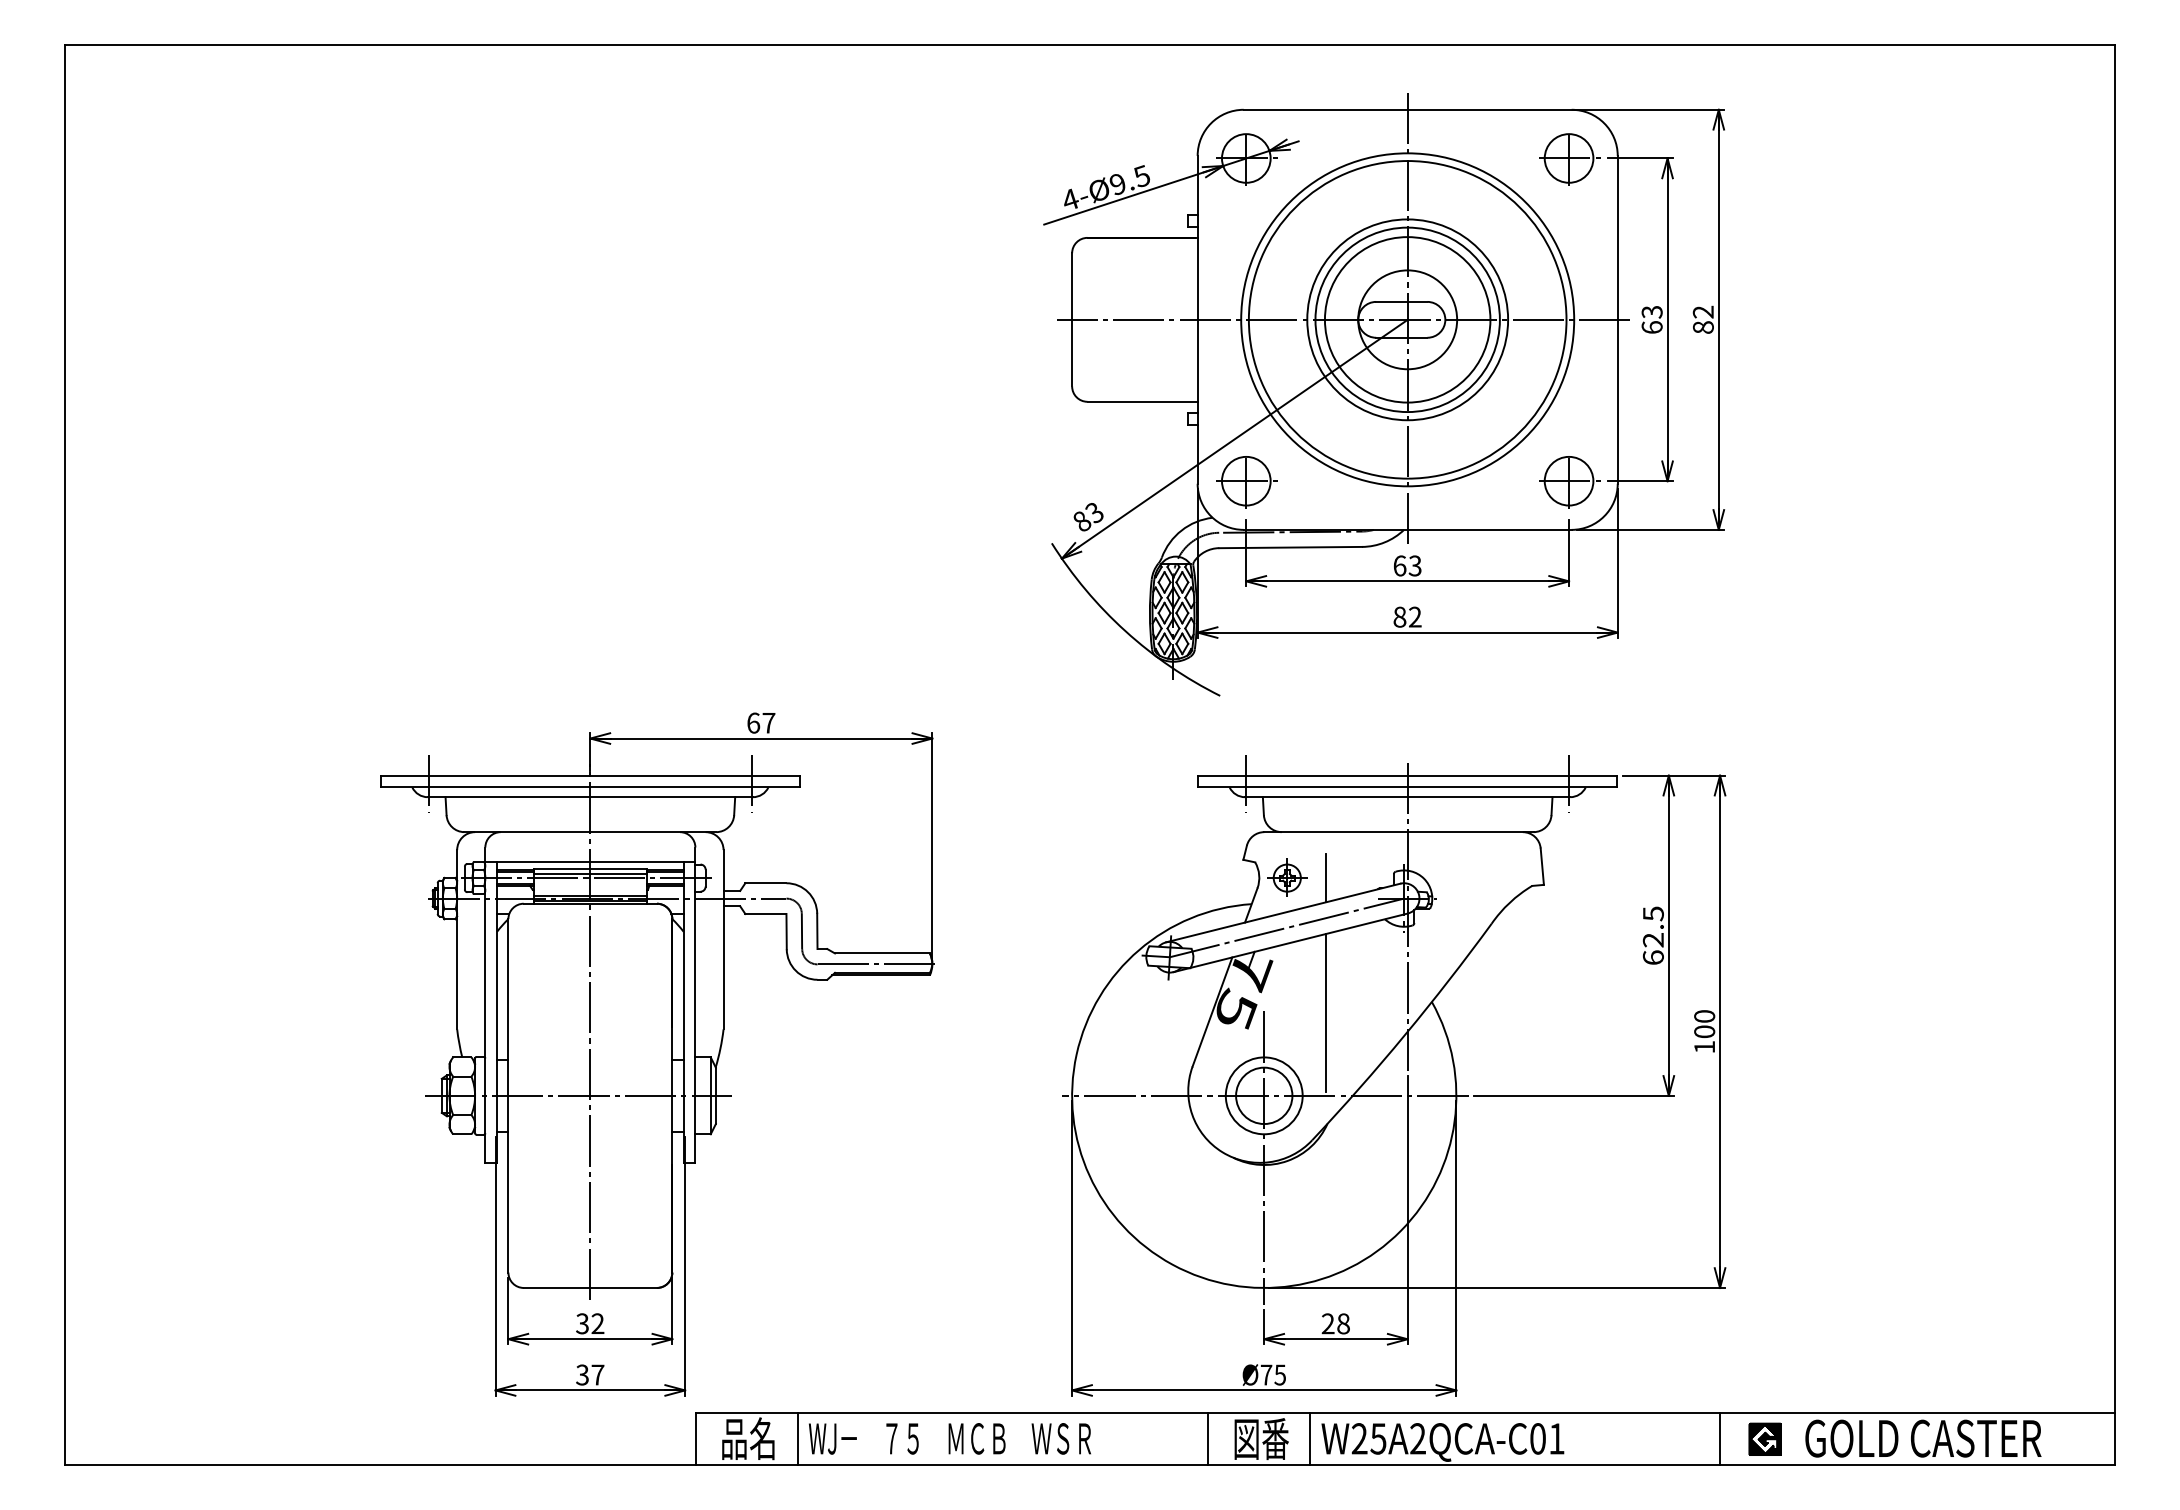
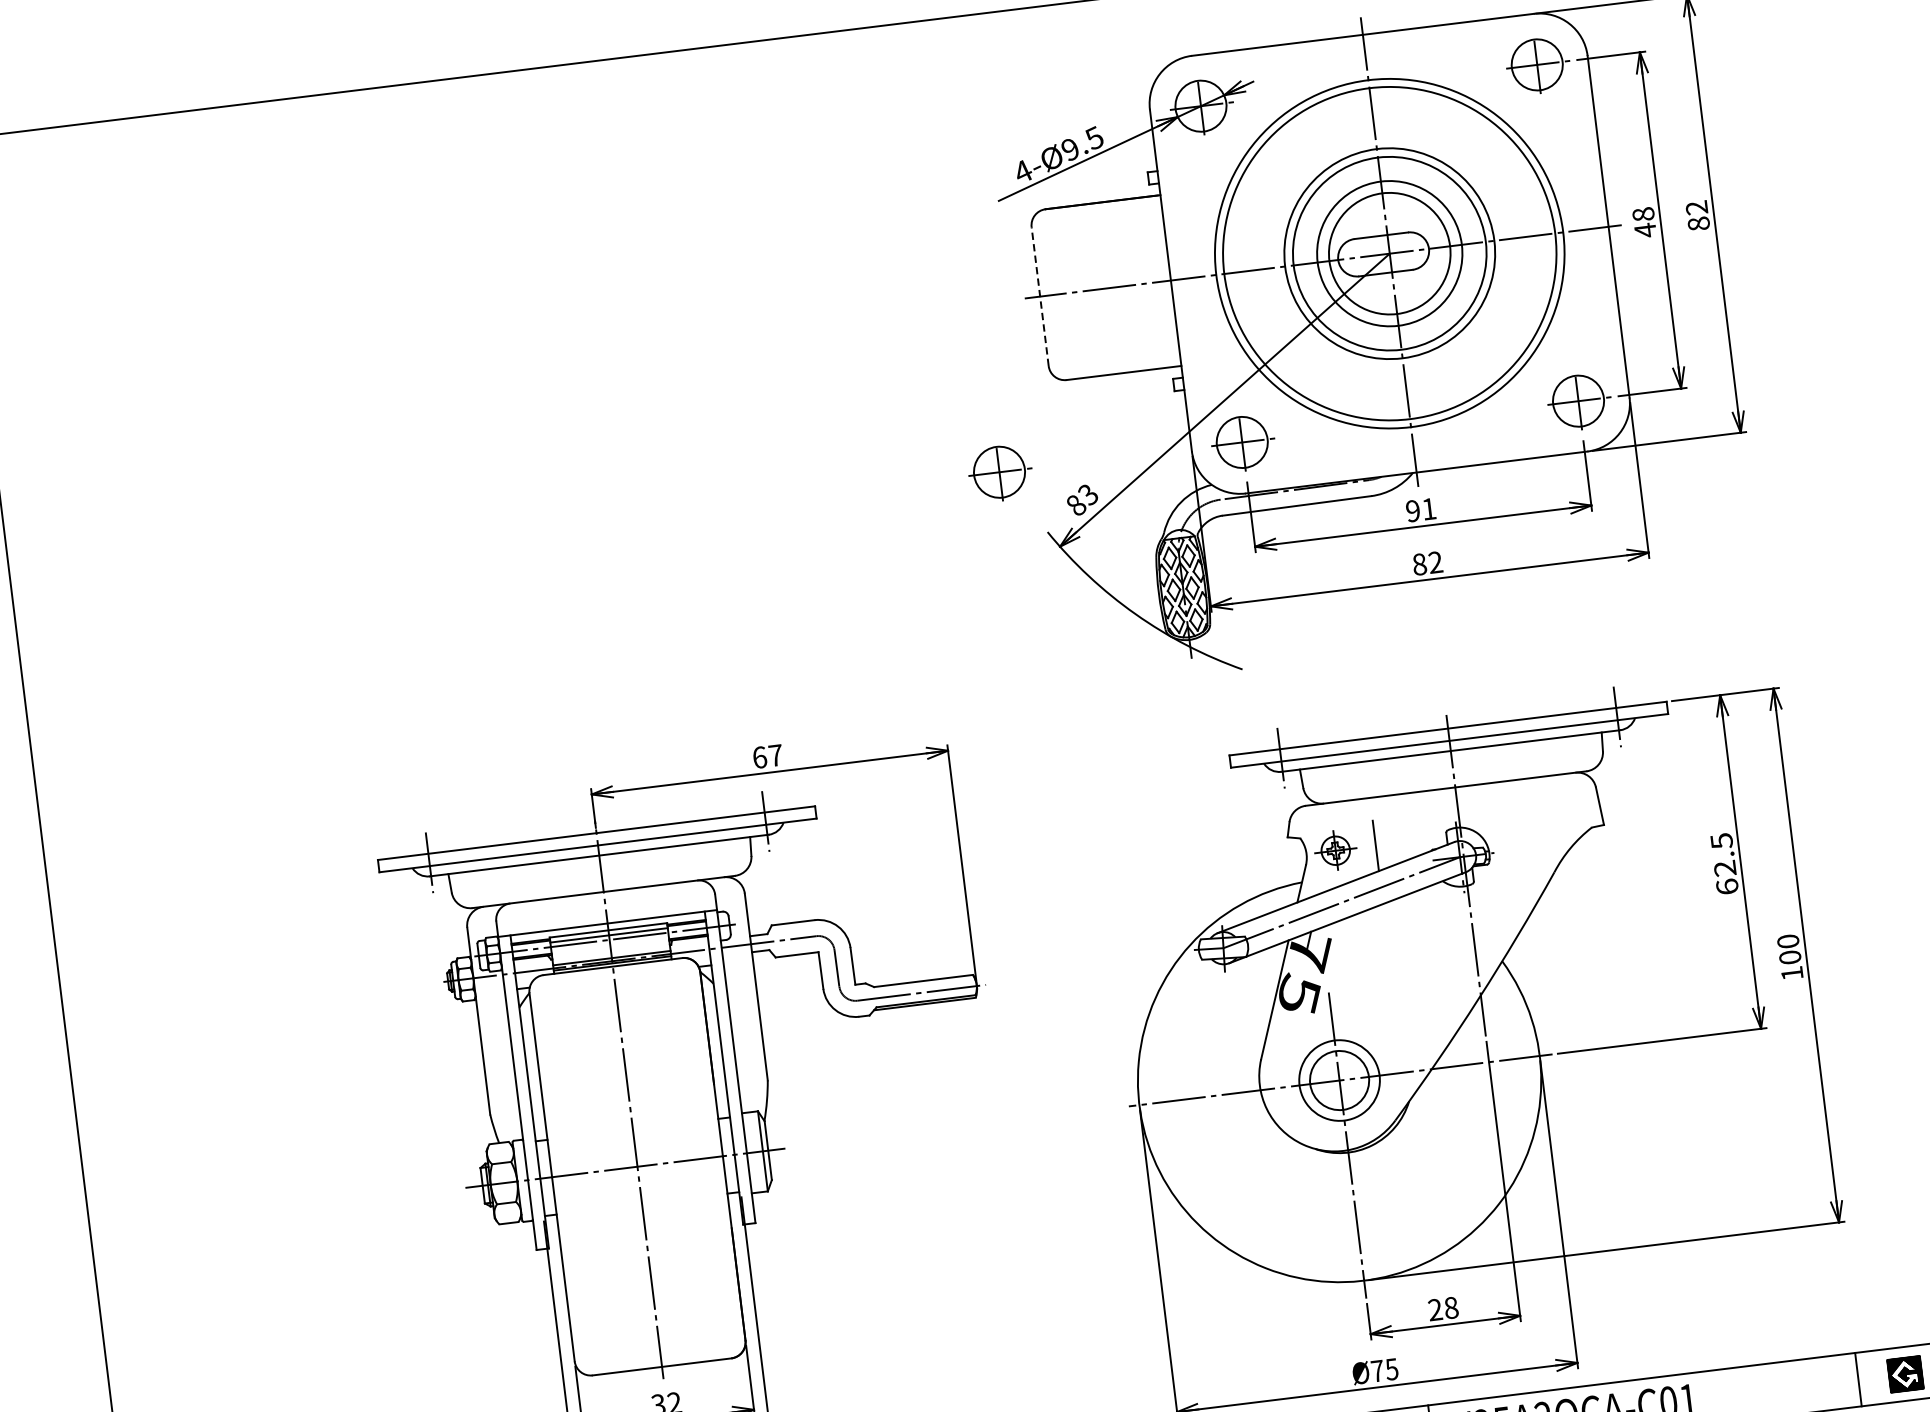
line: (1072, 319) -> (1040, 296), solid -> dashed
circle: (1407, 319) -> (1389, 253), size x0.7
circle: (1407, 319) -> (1389, 253), size x1.4
text: (1651, 319) -> (1643, 222), 63 -> 48
part: (1013, 482) -> (999, 473), added
text: (1407, 565) -> (1420, 509), 63 -> 91
line: (1325, 1012) -> (1392, 985), removed

